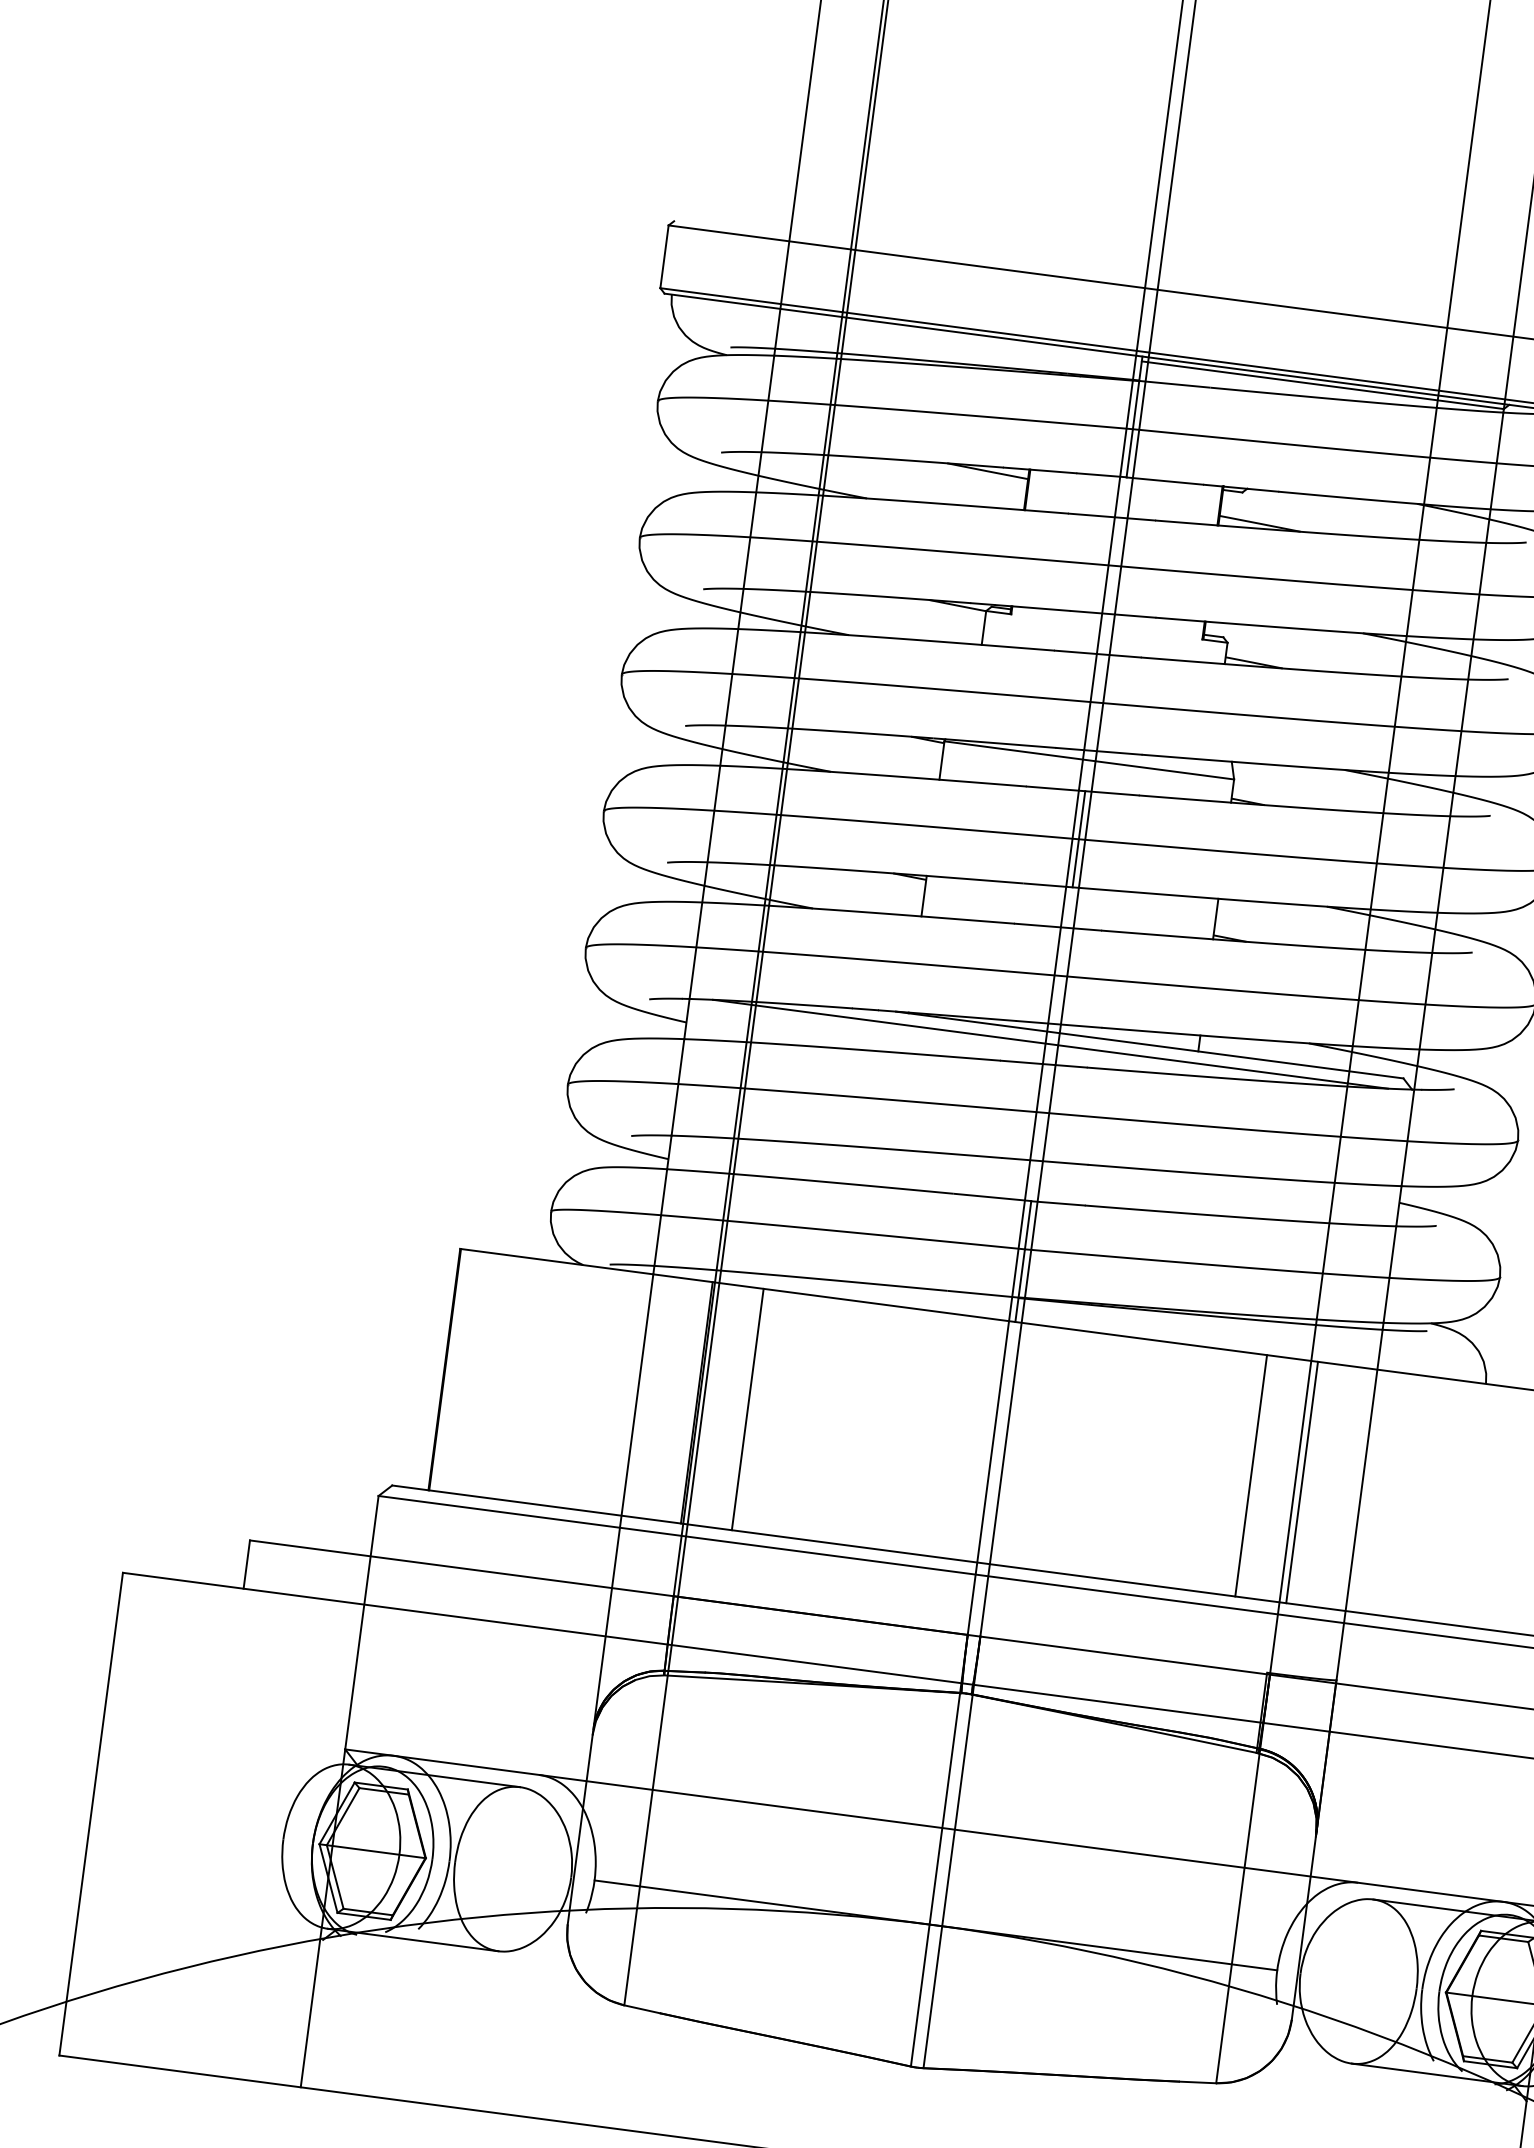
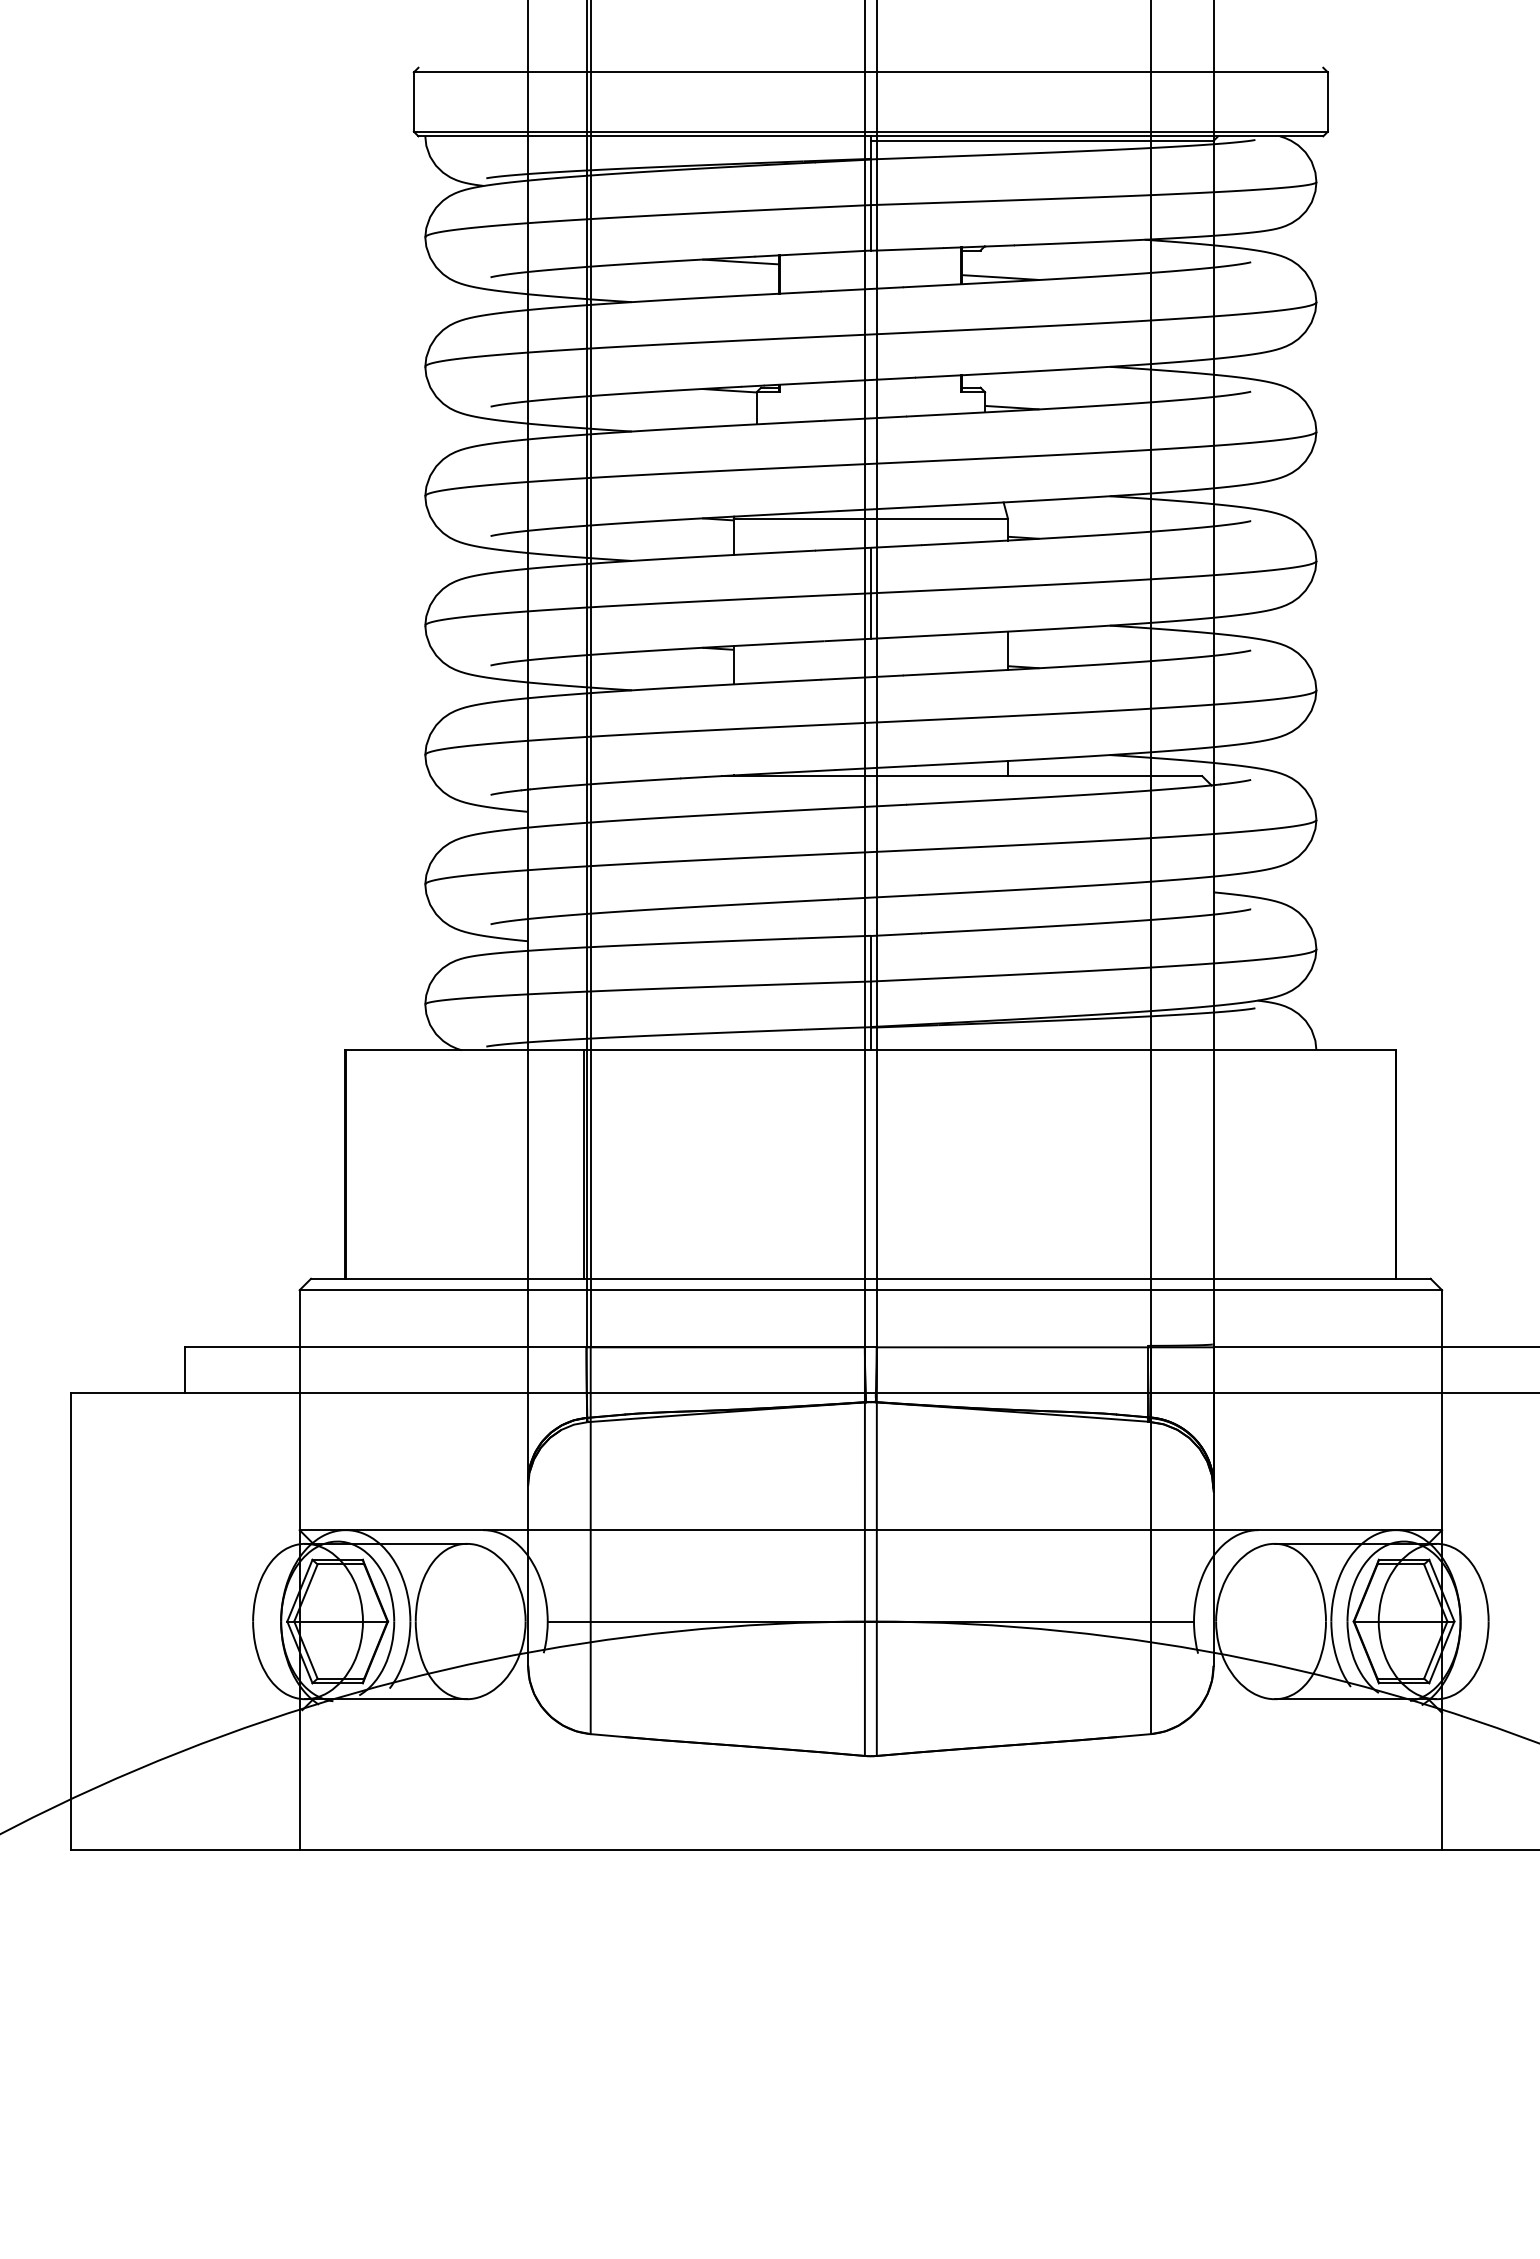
line: (1050, 1044) -> (869, 787), removed
line: (747, 1409) -> (632, 1164), removed
line: (1251, 1475) -> (1109, 1164), removed
line: (1302, 1482) -> (1157, 1164), removed

